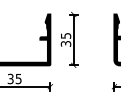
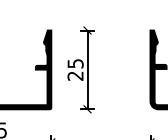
text: (66, 43) -> (76, 75), 35 -> 25

